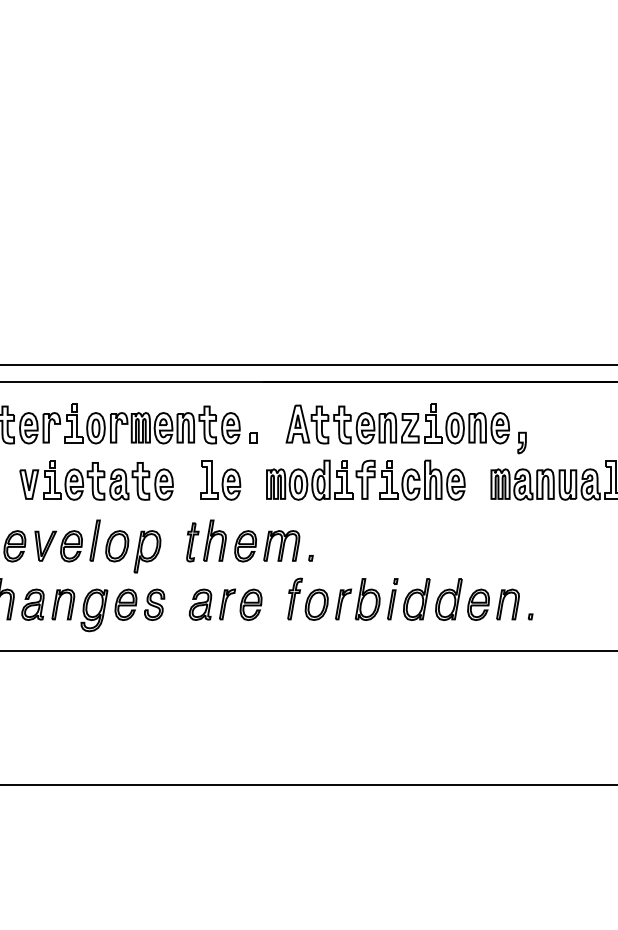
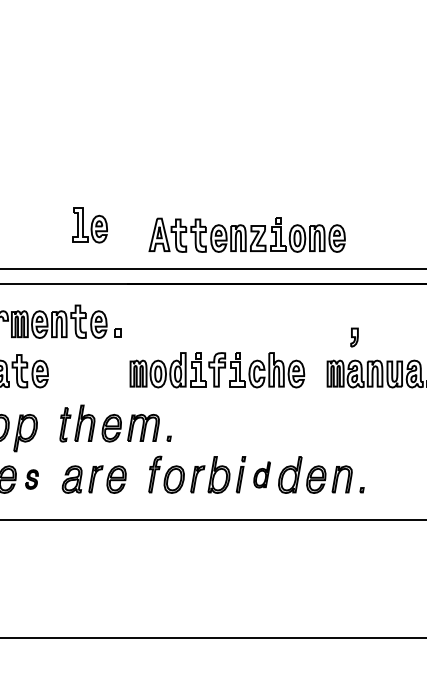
part: (397, 423) -> (246, 234), moved
part: (220, 480) -> (89, 225), moved
part: (416, 599) -> (261, 474), size x0.7
part: (154, 604) -> (31, 479), size x0.7

